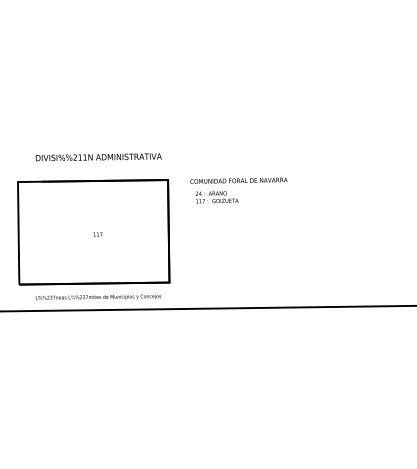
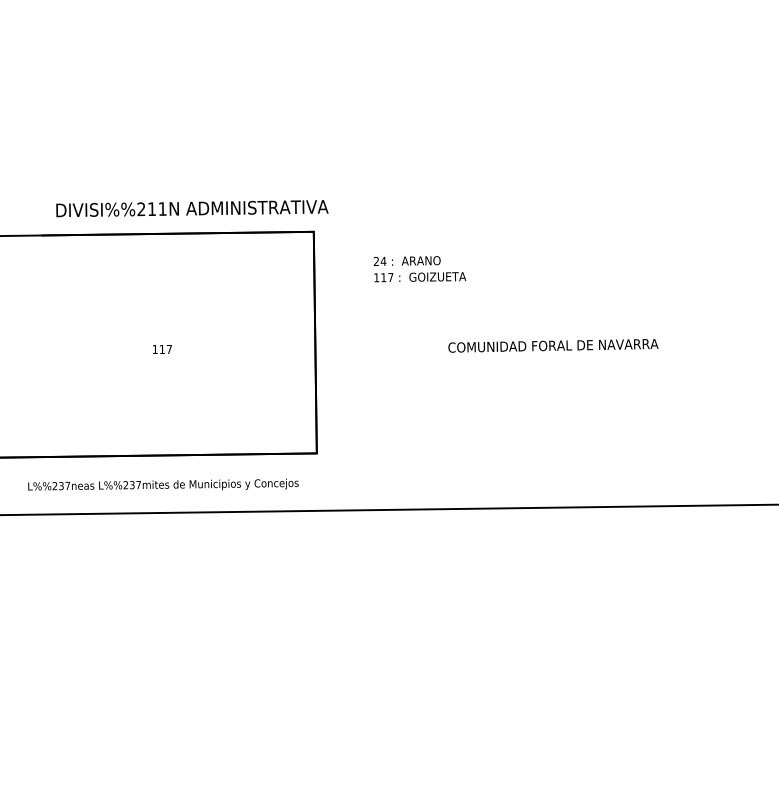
text: (98, 157) -> (191, 209), moved
text: (238, 180) -> (552, 345), moved

